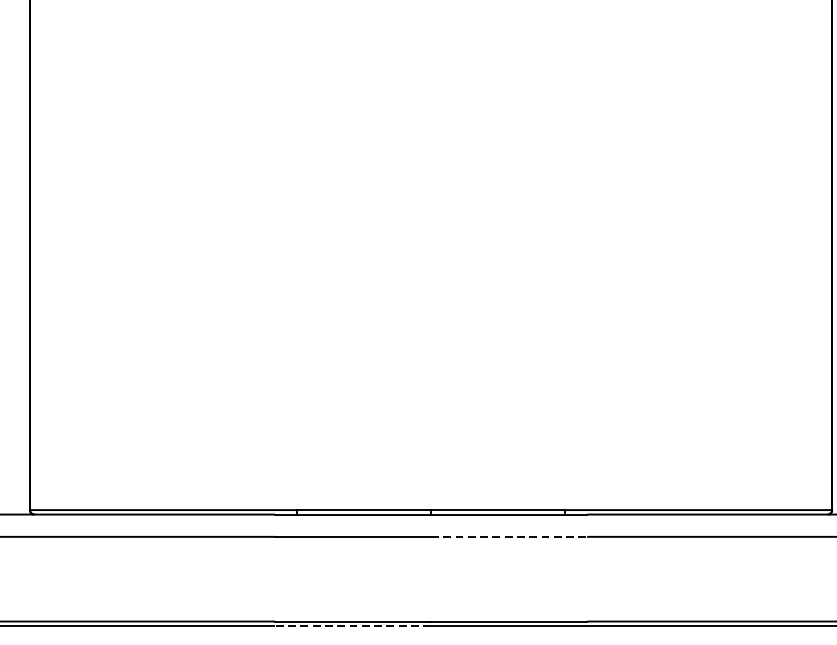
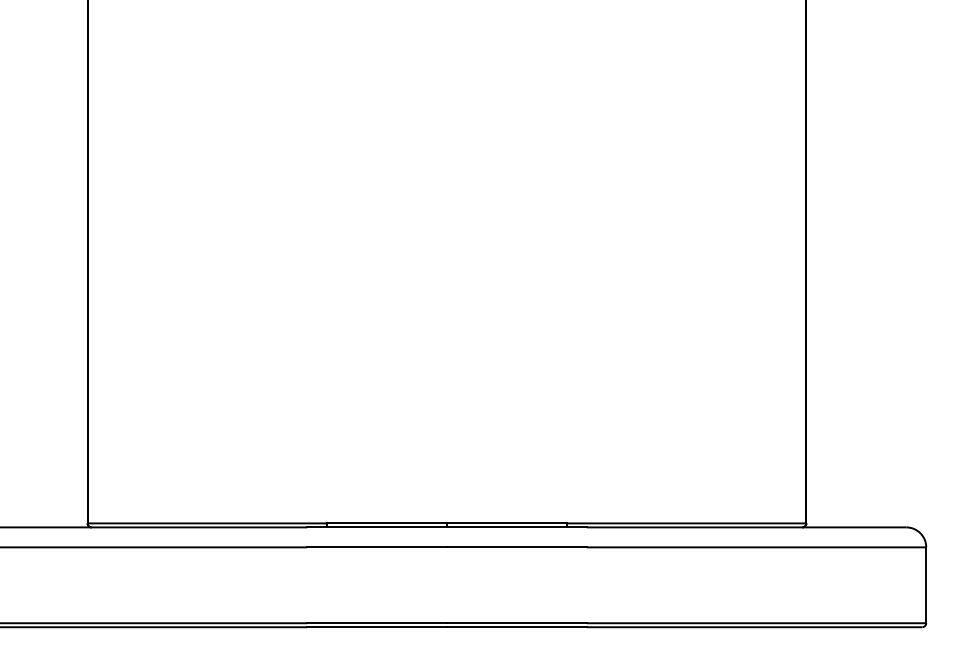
line: (508, 536) -> (516, 547), dashed -> solid
line: (353, 626) -> (377, 627), dashed -> solid

